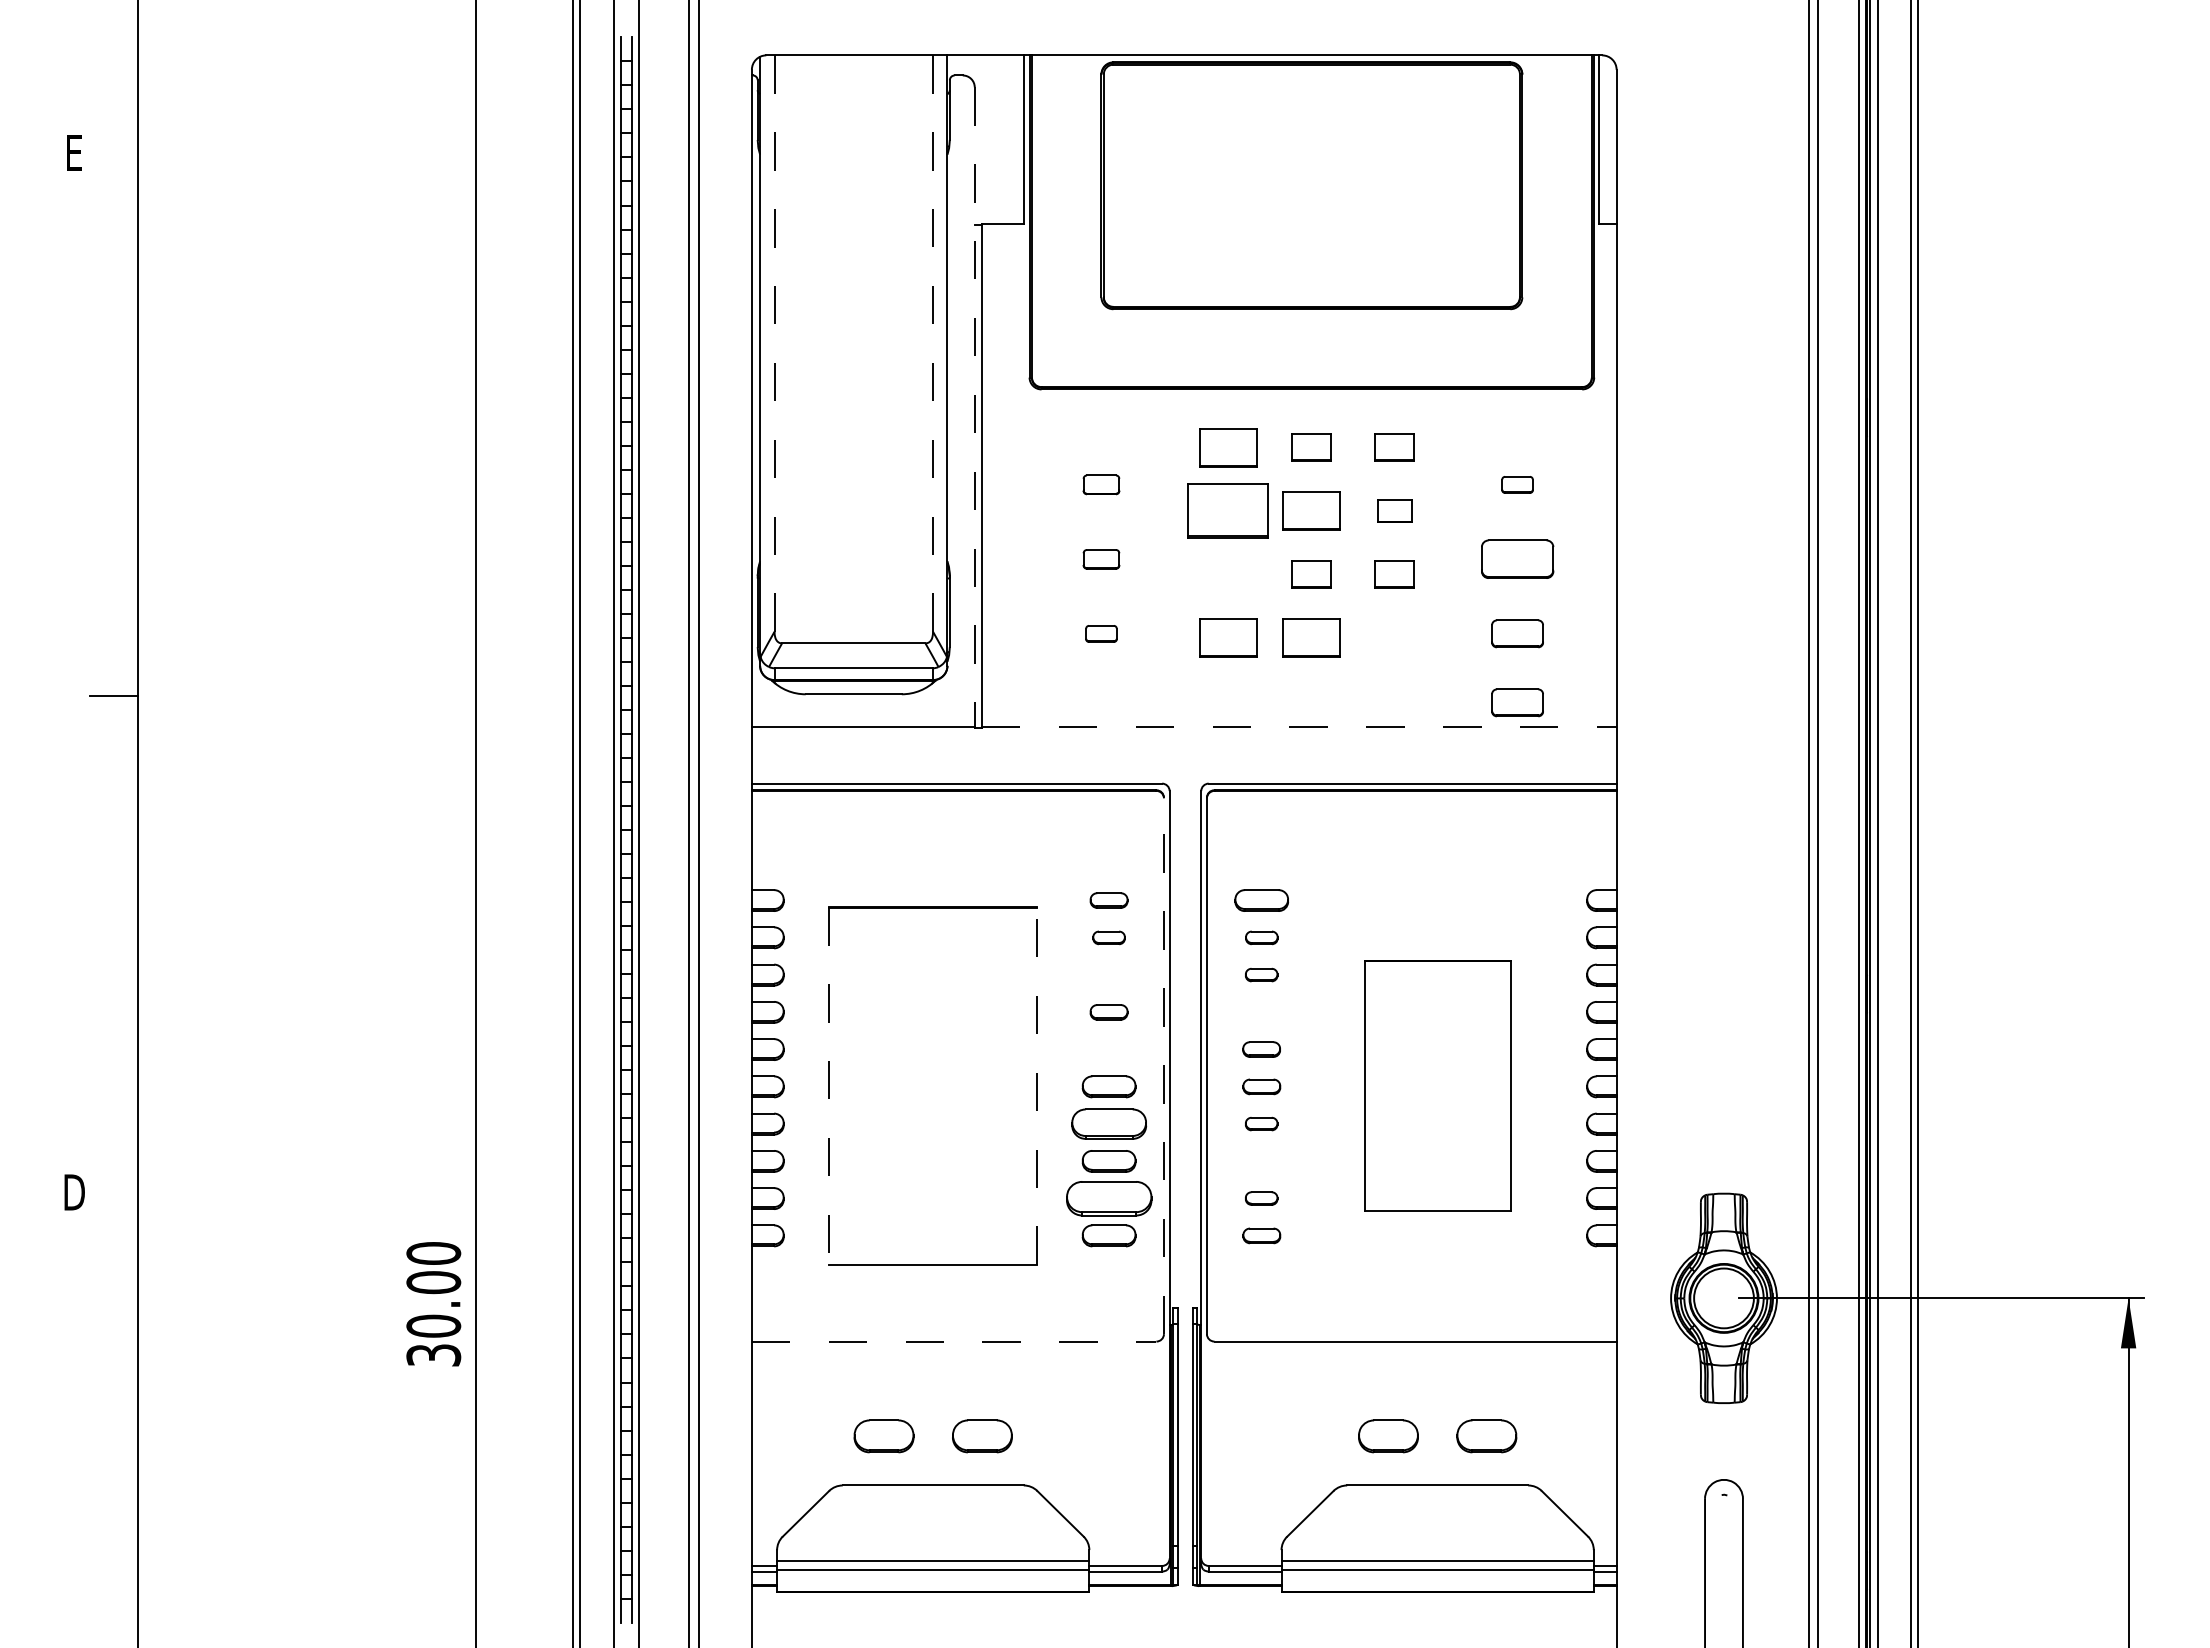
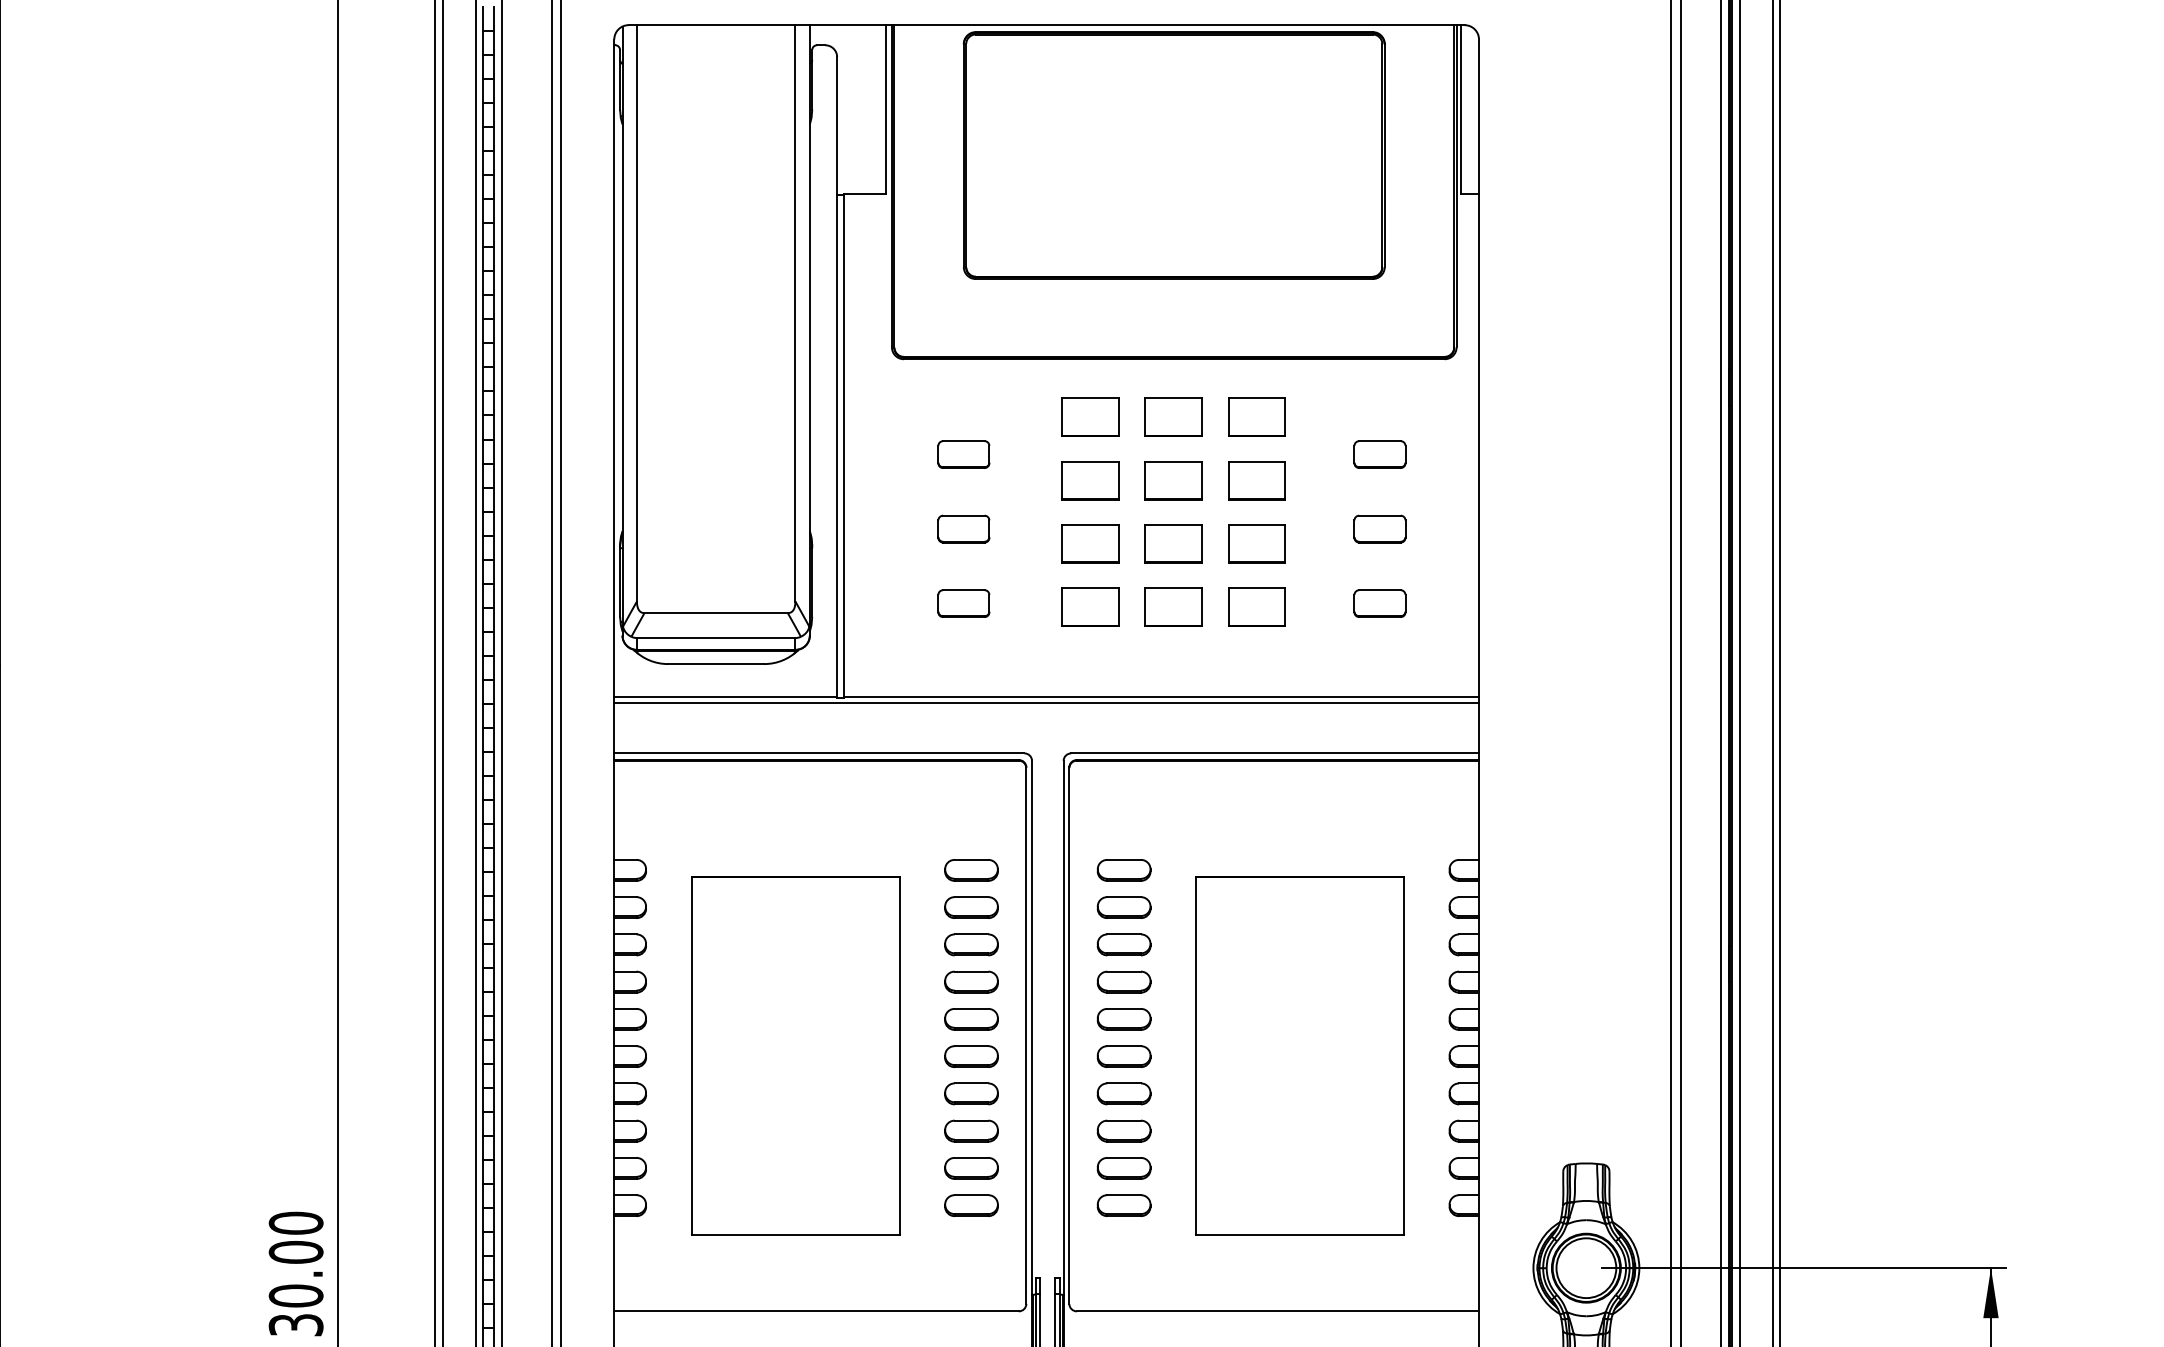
line: (933, 343) -> (795, 313), dashed -> solid
line: (774, 344) -> (636, 314), dashed -> solid
line: (974, 407) -> (836, 377), dashed -> solid
part: (1311, 447) -> (1173, 417), size x1.43
part: (1394, 447) -> (1256, 417), size x1.43
part: (1101, 484) -> (963, 454), size x1.43
part: (1517, 484) -> (1379, 454), size x1.67
part: (1228, 510) -> (1090, 480), size x0.71
part: (1394, 510) -> (1256, 480), size x1.67
part: (1101, 559) -> (963, 529), size x1.43
part: (1517, 559) -> (1379, 529), size x0.71
part: (1228, 573) -> (1090, 543), added
part: (1311, 573) -> (1173, 543), size x1.43
part: (1394, 573) -> (1256, 543), size x1.43
part: (1101, 633) -> (963, 603), size x1.67
part: (1394, 637) -> (1256, 607), added
part: (1517, 702) -> (1379, 672), removed
line: (1299, 727) -> (1161, 697), dashed -> solid
line: (1183, 733) -> (1045, 703), added
part: (1108, 900) -> (970, 870), size x1.43
part: (1108, 937) -> (970, 907), size x1.67
part: (1261, 937) -> (1123, 907), size x1.67
part: (1108, 974) -> (970, 944), added
part: (1261, 974) -> (1123, 944), size x1.67
part: (1108, 1012) -> (970, 982), size x1.43
part: (1261, 1012) -> (1123, 982), added
part: (1108, 1049) -> (970, 1019), added
part: (1261, 1049) -> (1123, 1019), size x1.43
line: (1164, 1065) -> (1026, 1035), dashed -> solid
part: (1437, 1085) -> (1299, 1055), size x1.43
line: (829, 1086) -> (691, 1056), dashed -> solid
line: (1037, 1086) -> (899, 1056), dashed -> solid
part: (1261, 1086) -> (1123, 1056), size x1.43
part: (1108, 1123) -> (970, 1093), size x0.71
part: (1261, 1123) -> (1123, 1093), size x1.67
part: (1261, 1161) -> (1123, 1131), added
part: (1108, 1198) -> (970, 1168), size x0.62
part: (1261, 1198) -> (1123, 1168), size x1.67
part: (1261, 1235) -> (1123, 1205), size x1.43
line: (954, 1341) -> (816, 1311), dashed -> solid

